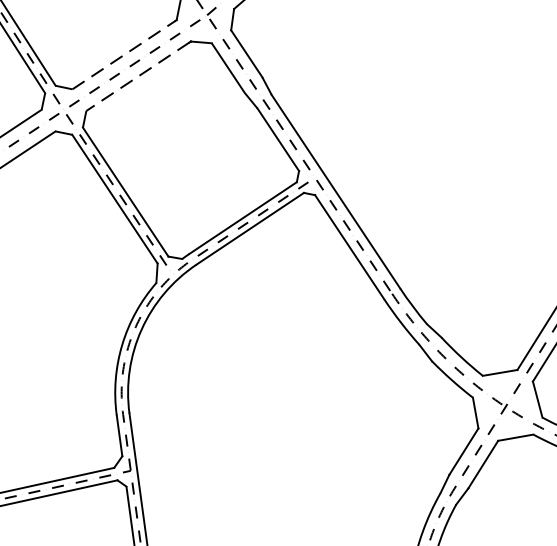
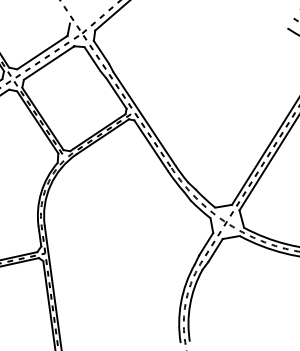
line: (124, 54) -> (42, 52), dashed -> solid
line: (137, 77) -> (48, 63), dashed -> solid

